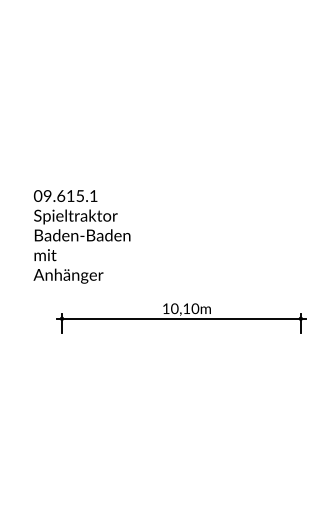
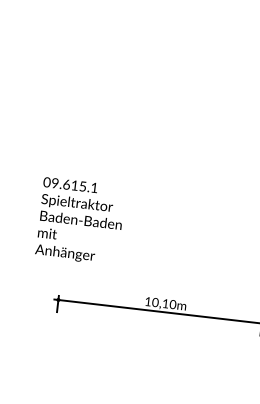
text: (81, 236) -> (80, 221), moved

